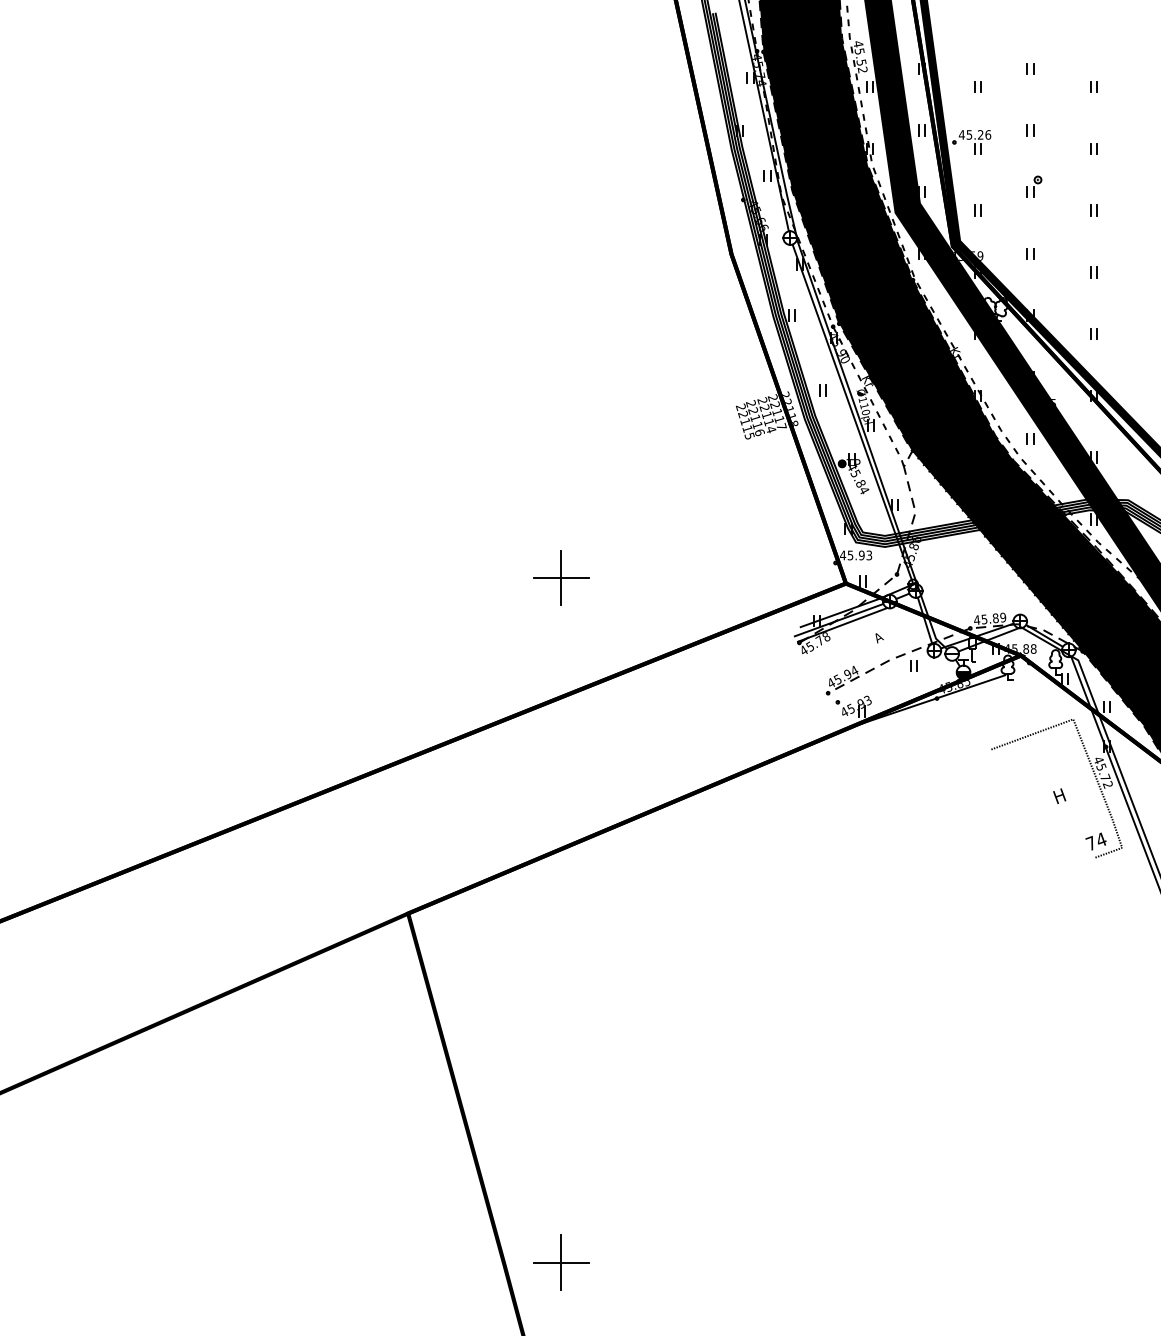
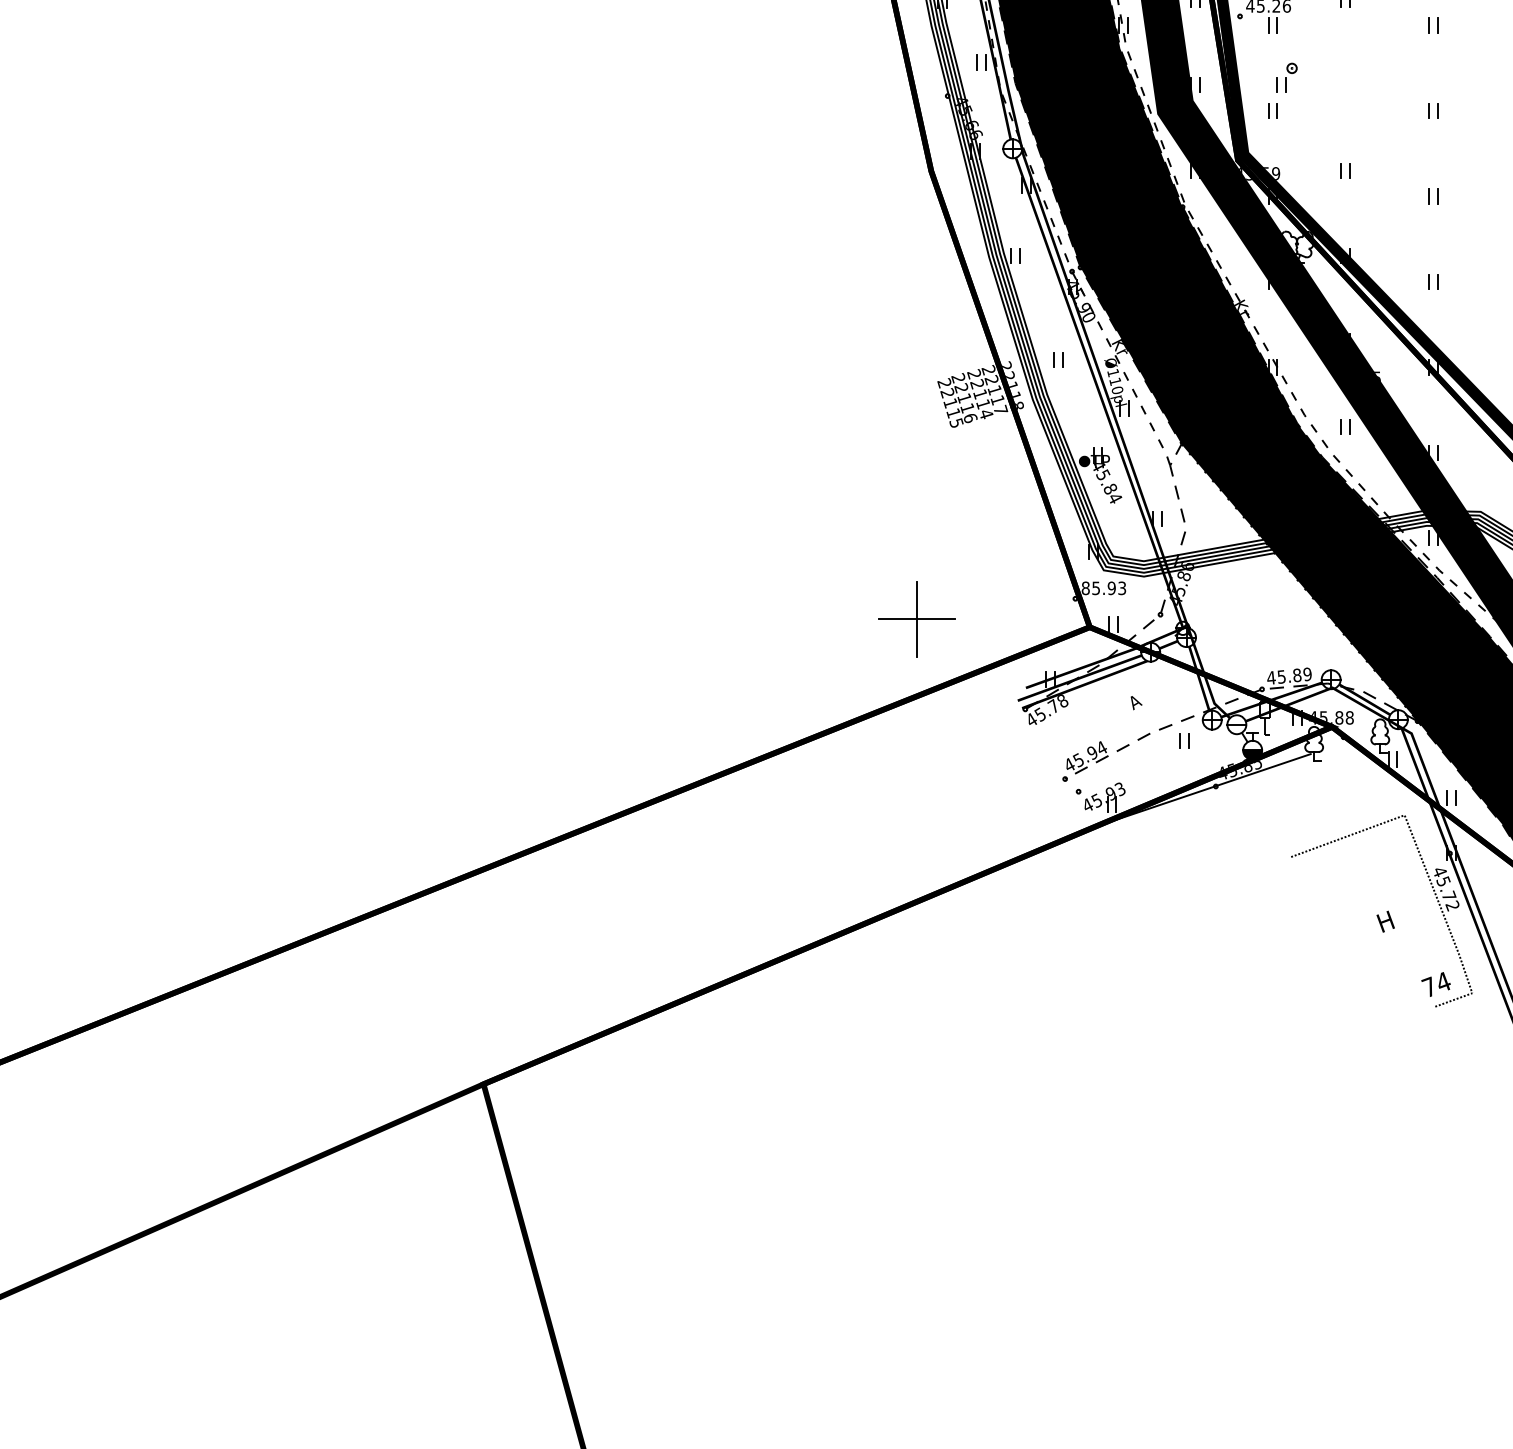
part: (1034, 186) -> (1287, 77), moved
text: (843, 555) -> (1086, 588), 45.93 -> 85.93
part: (561, 577) -> (917, 618), moved

